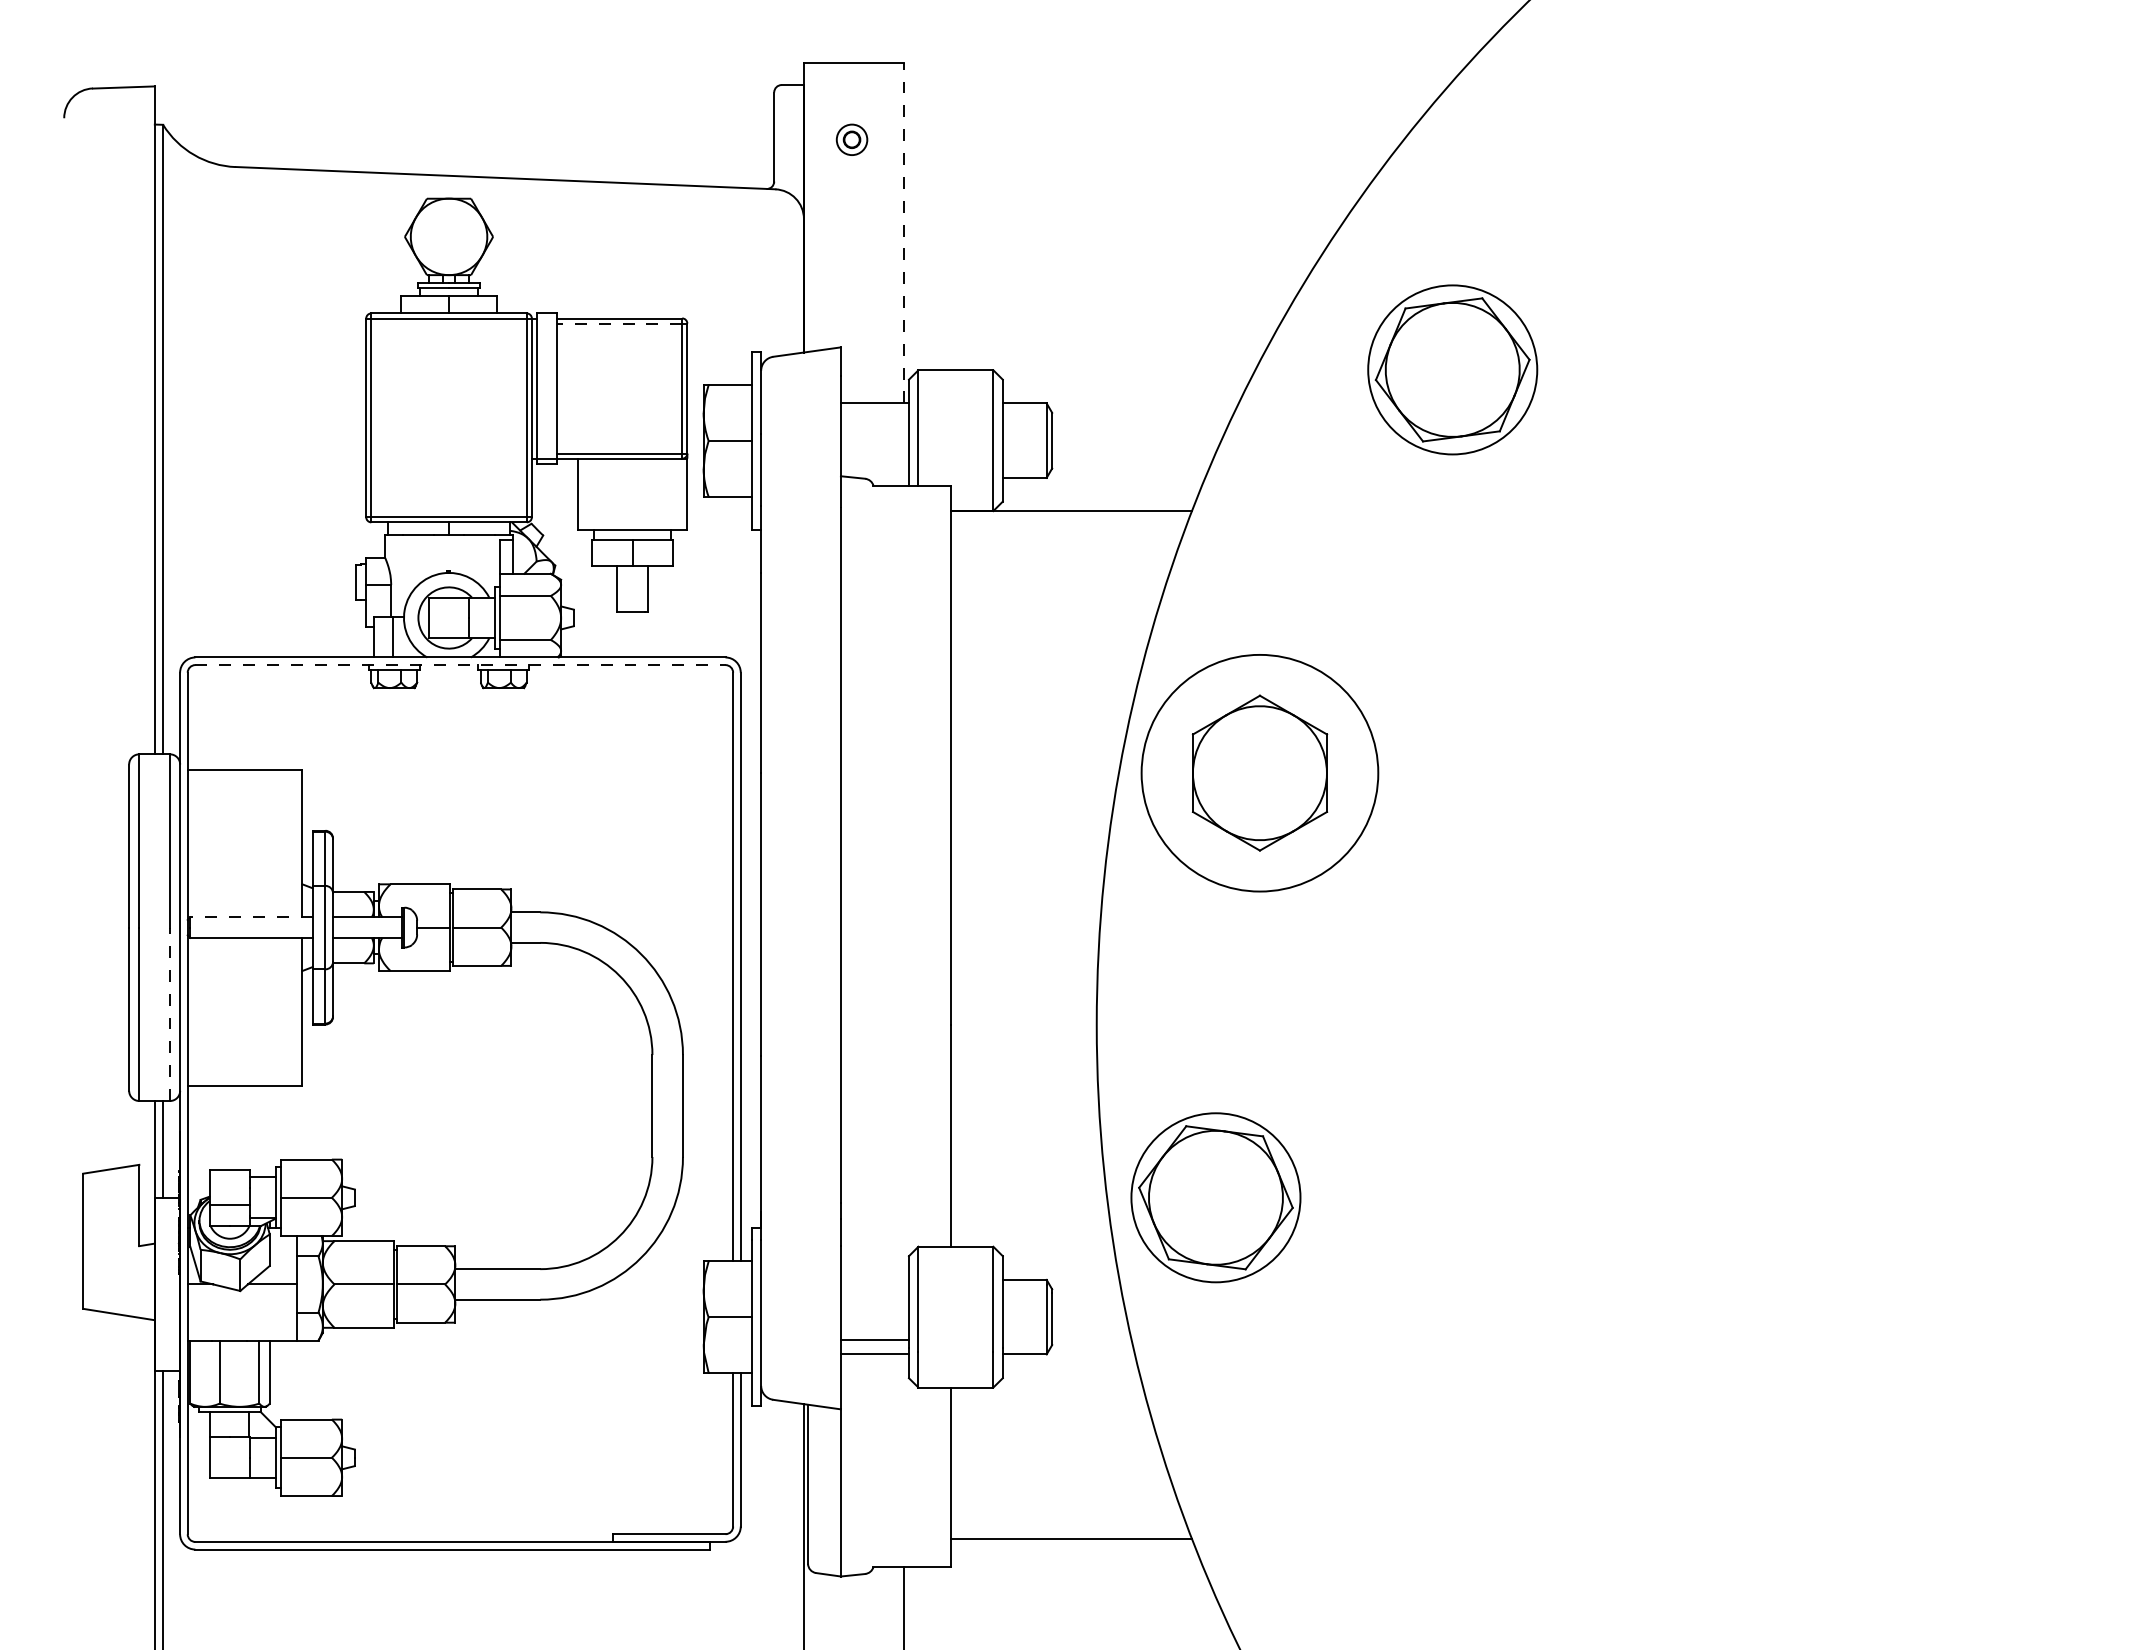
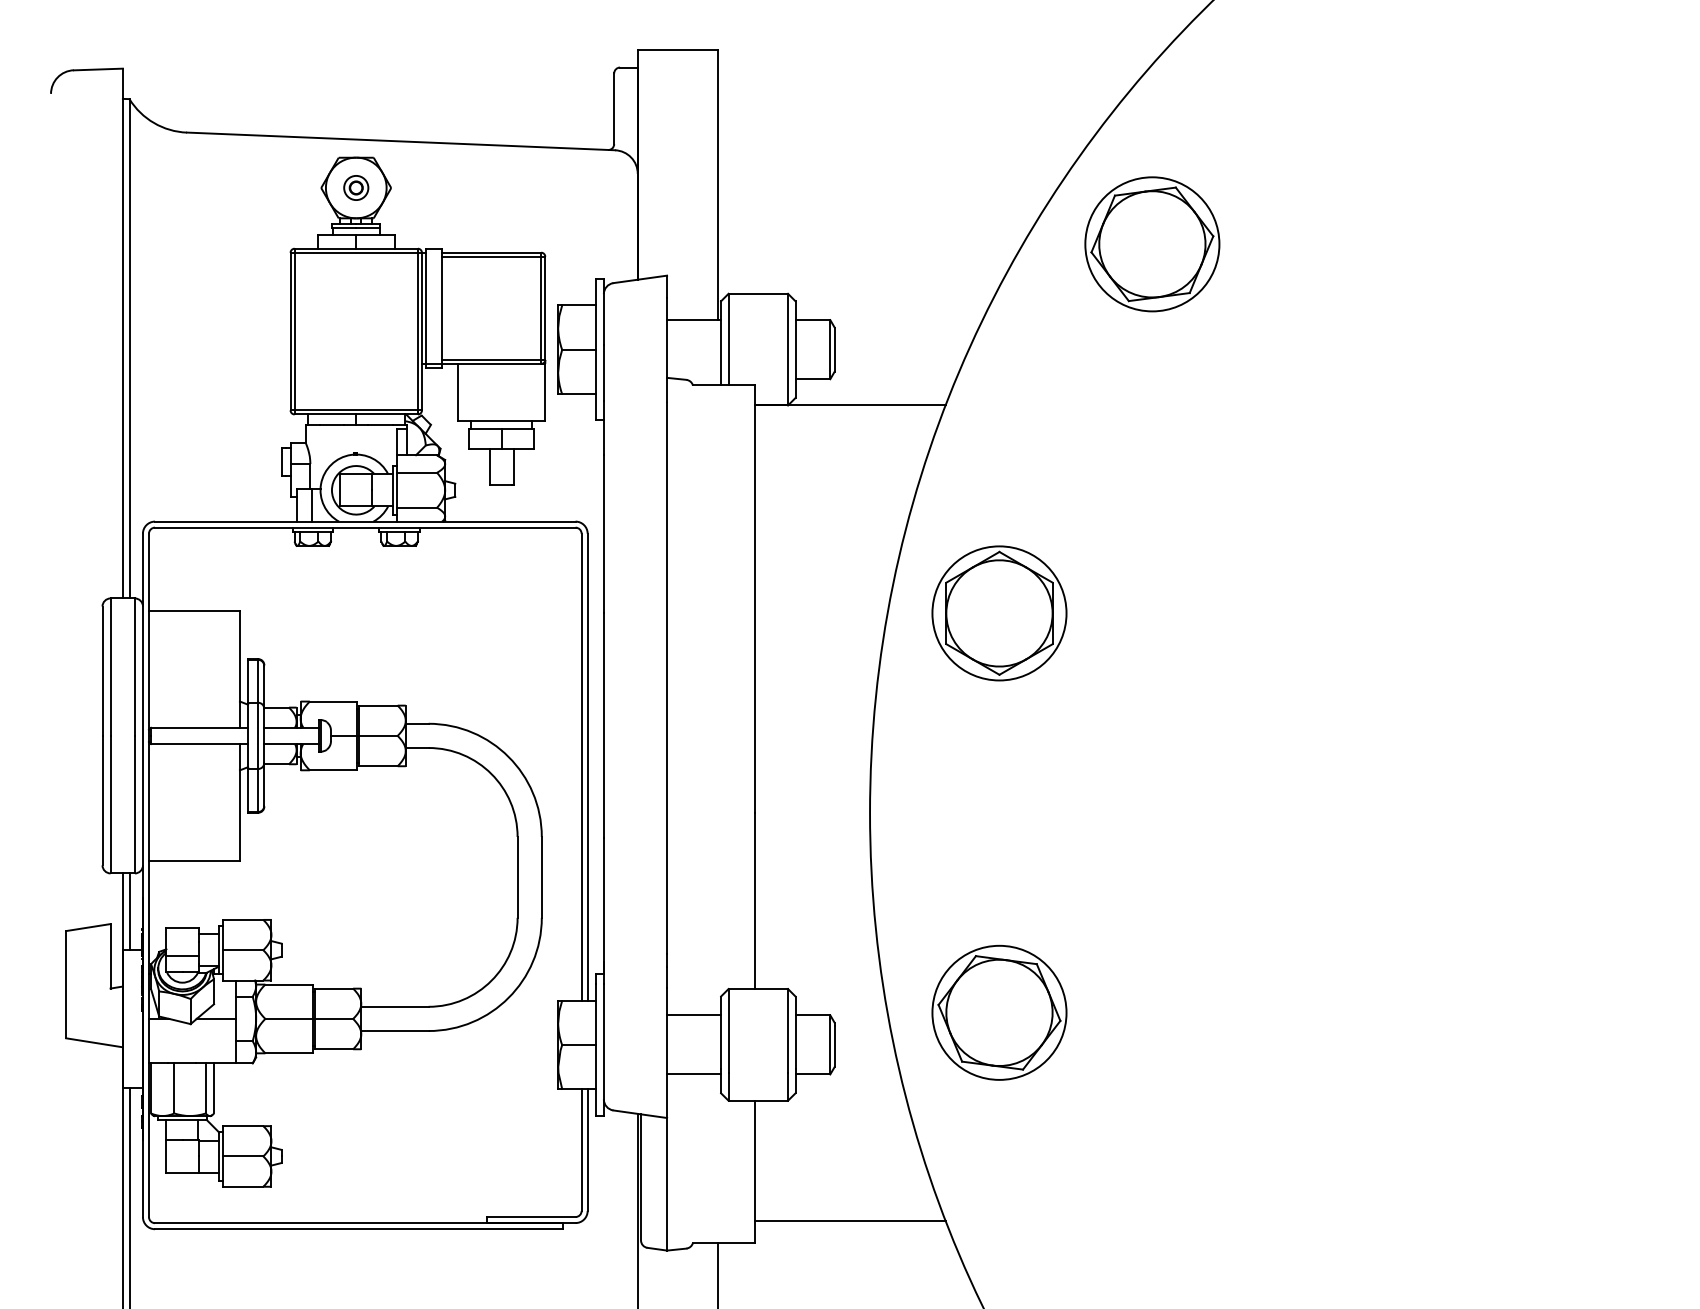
part: (851, 139) -> (355, 187), moved
line: (904, 232) -> (717, 184), dashed -> solid
line: (619, 323) -> (491, 256), dashed -> solid
part: (1452, 369) -> (1152, 244), moved
line: (460, 665) -> (365, 527), dashed -> solid
circle: (1259, 772) -> (999, 612), size x0.71
line: (251, 917) -> (199, 727), dashed -> solid
line: (169, 1014) -> (134, 804), dashed -> solid
part: (1215, 1197) -> (999, 1012), moved
line: (874, 1339) -> (693, 1015), moved

